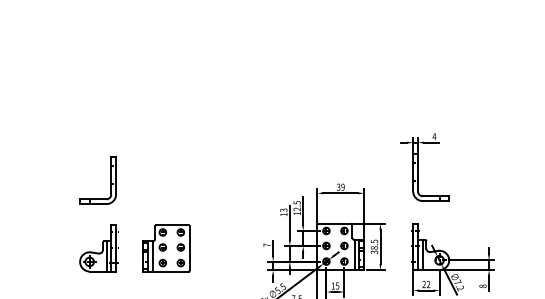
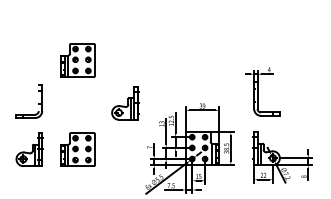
part: (166, 123) -> (78, 60), added
line: (111, 175) -> (38, 97), removed
part: (232, 183) -> (125, 103), added

